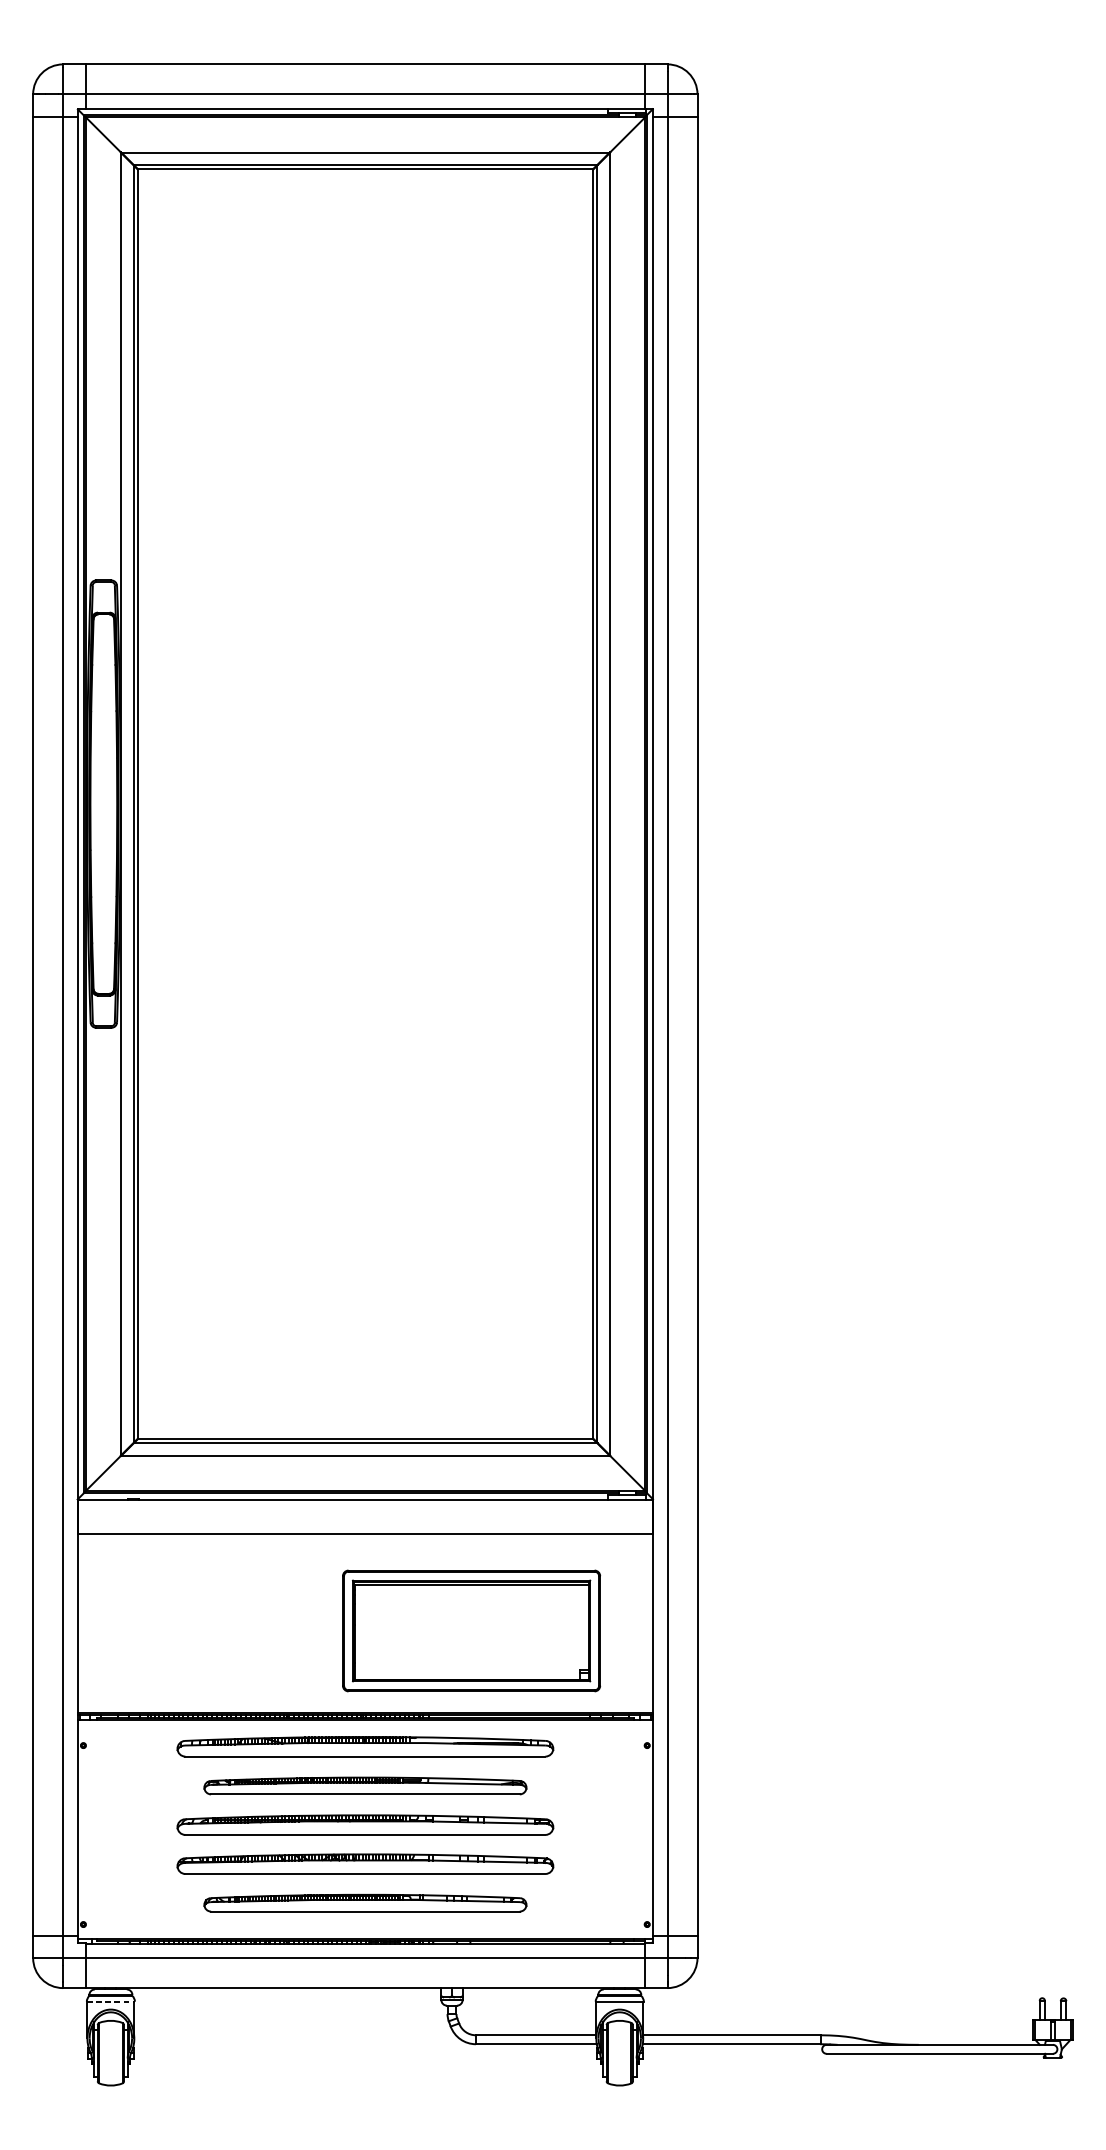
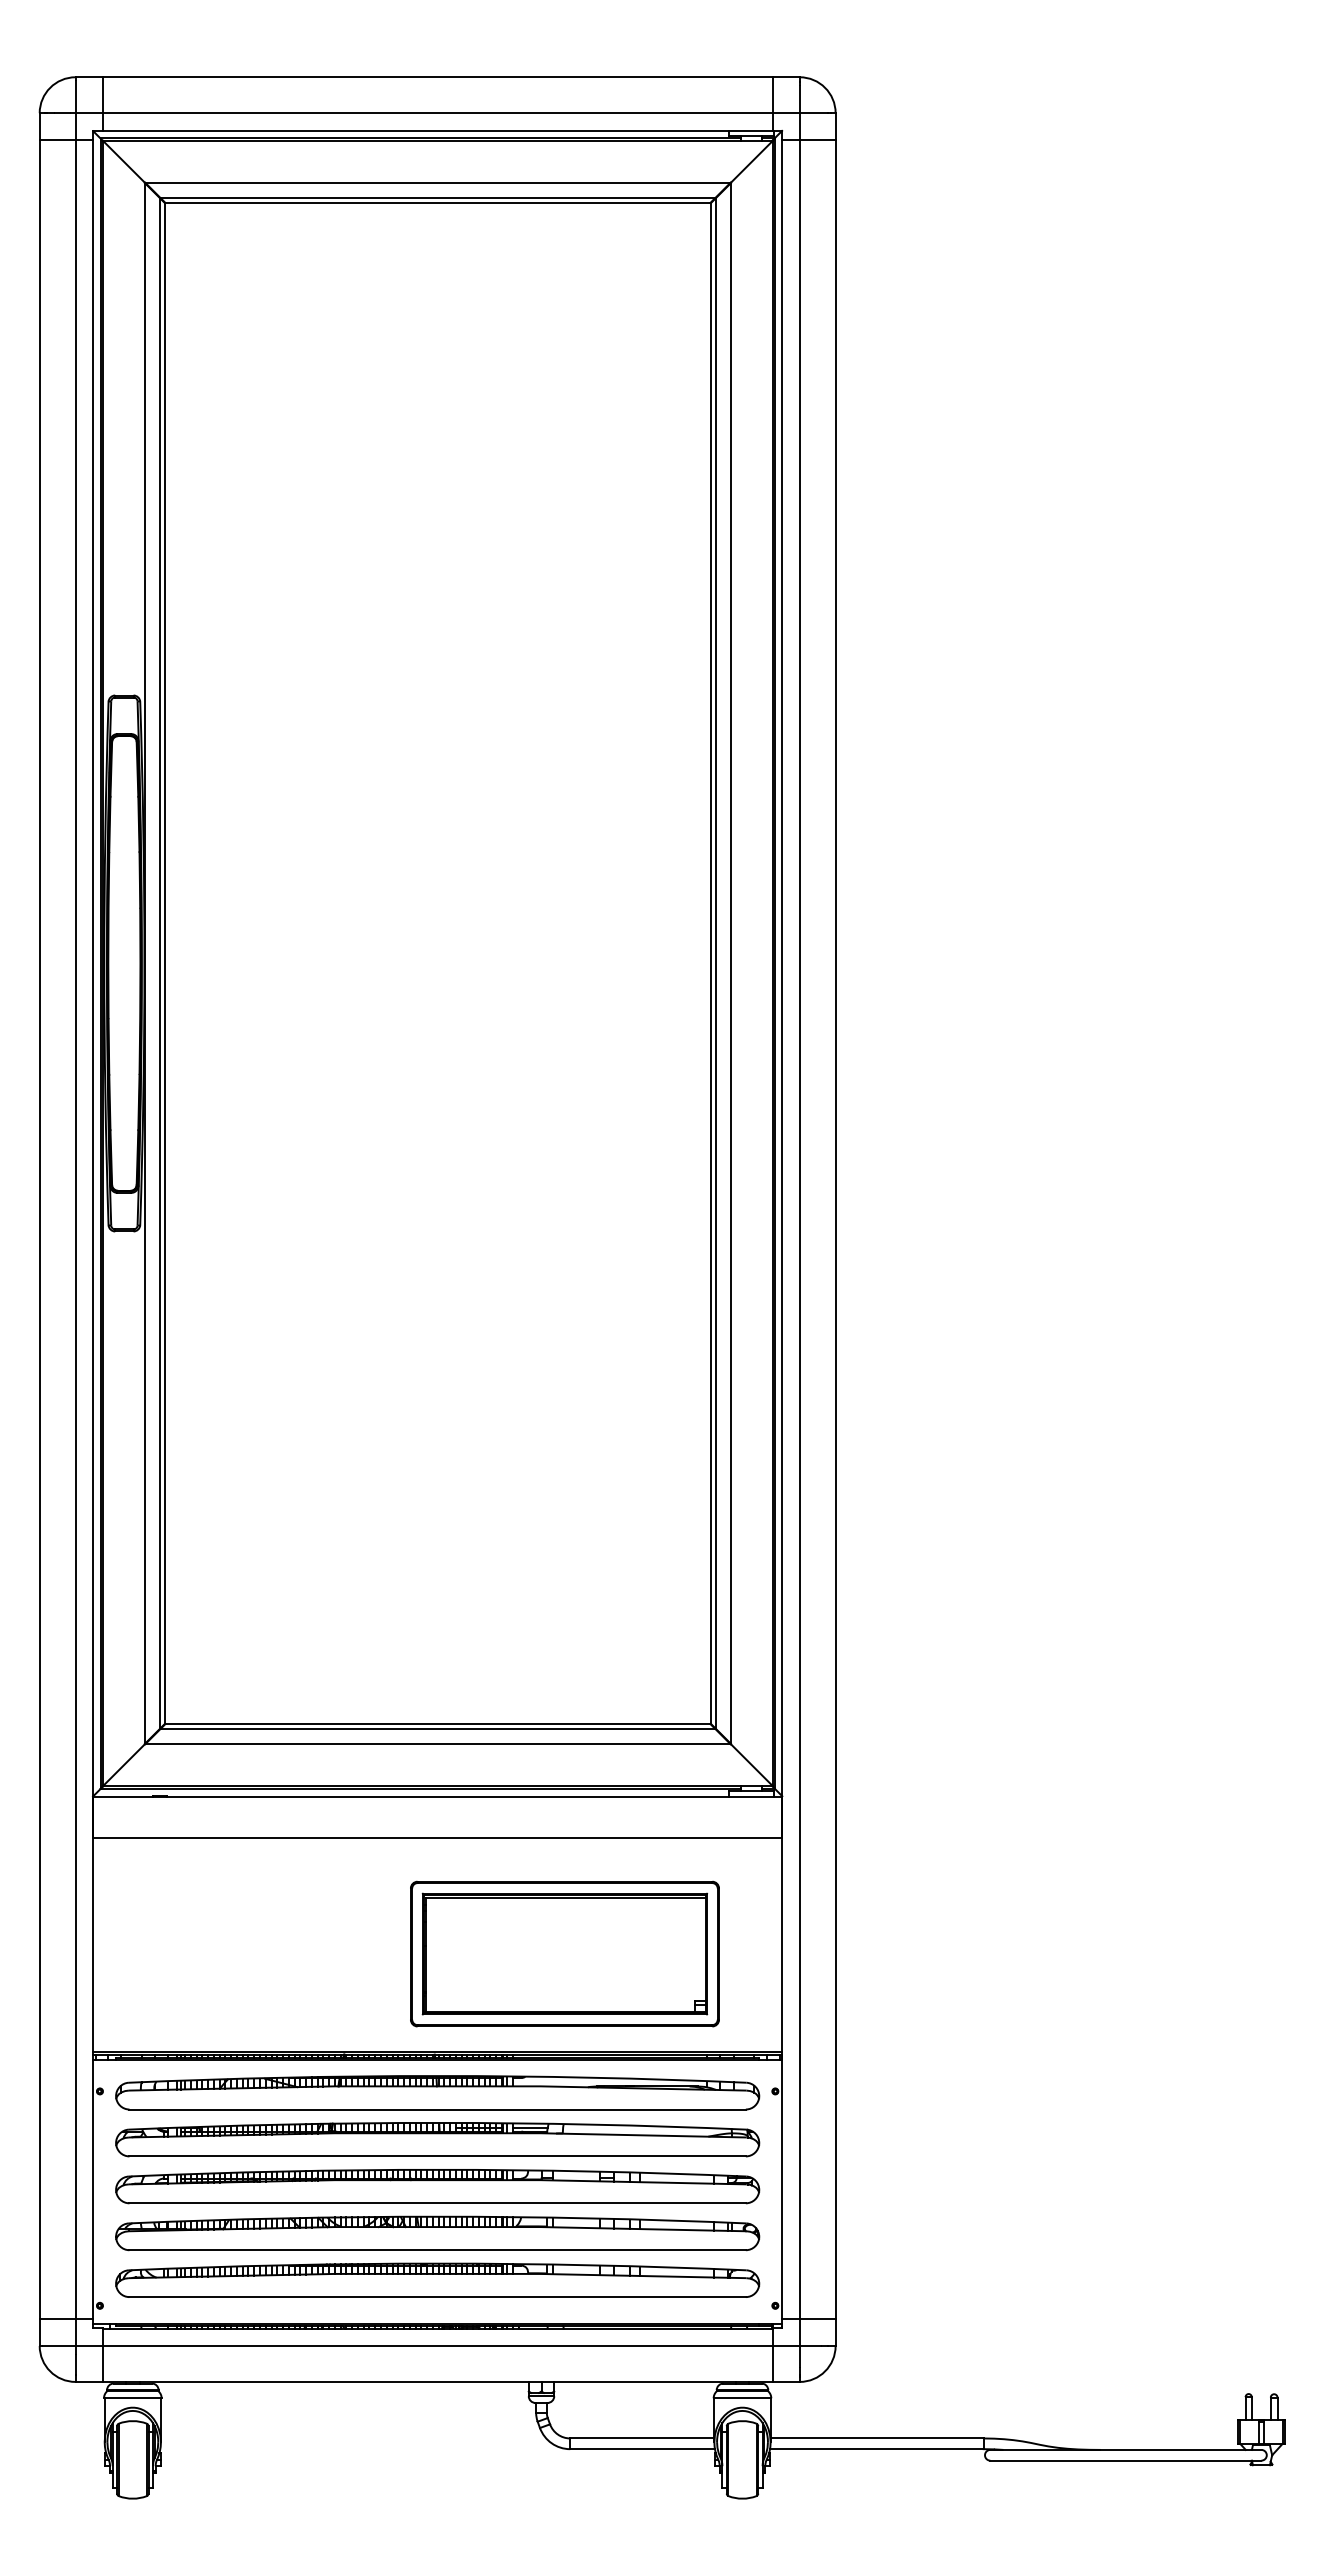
part: (365, 1746) -> (437, 2092), size x1.43
part: (365, 1785) -> (437, 2139), size x1.67
part: (365, 1824) -> (437, 2186), size x1.43
part: (365, 1864) -> (437, 2233), size x1.43
part: (365, 1902) -> (437, 2279), size x1.67
line: (110, 2001) -> (132, 2398), dashed -> solid

